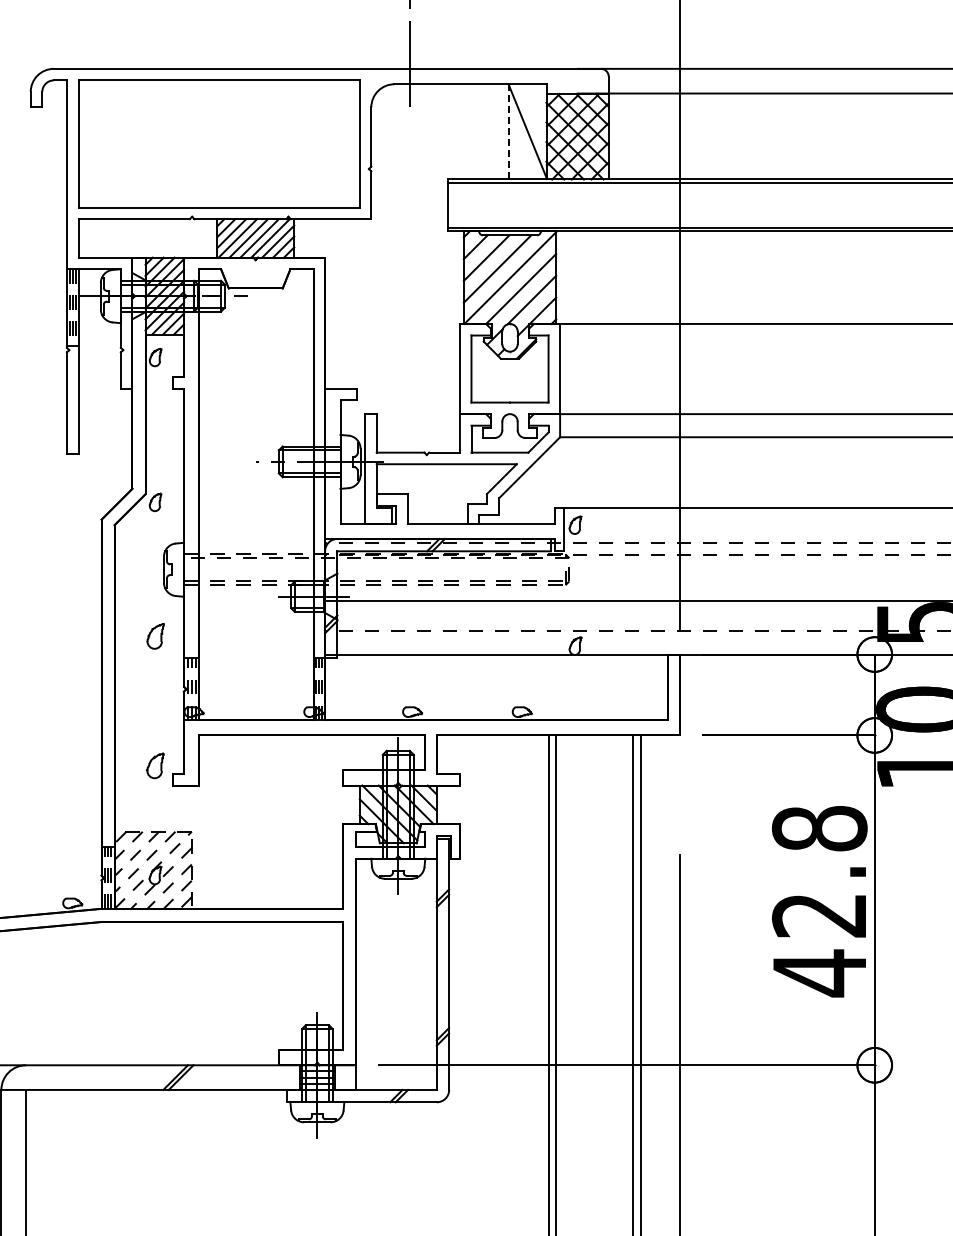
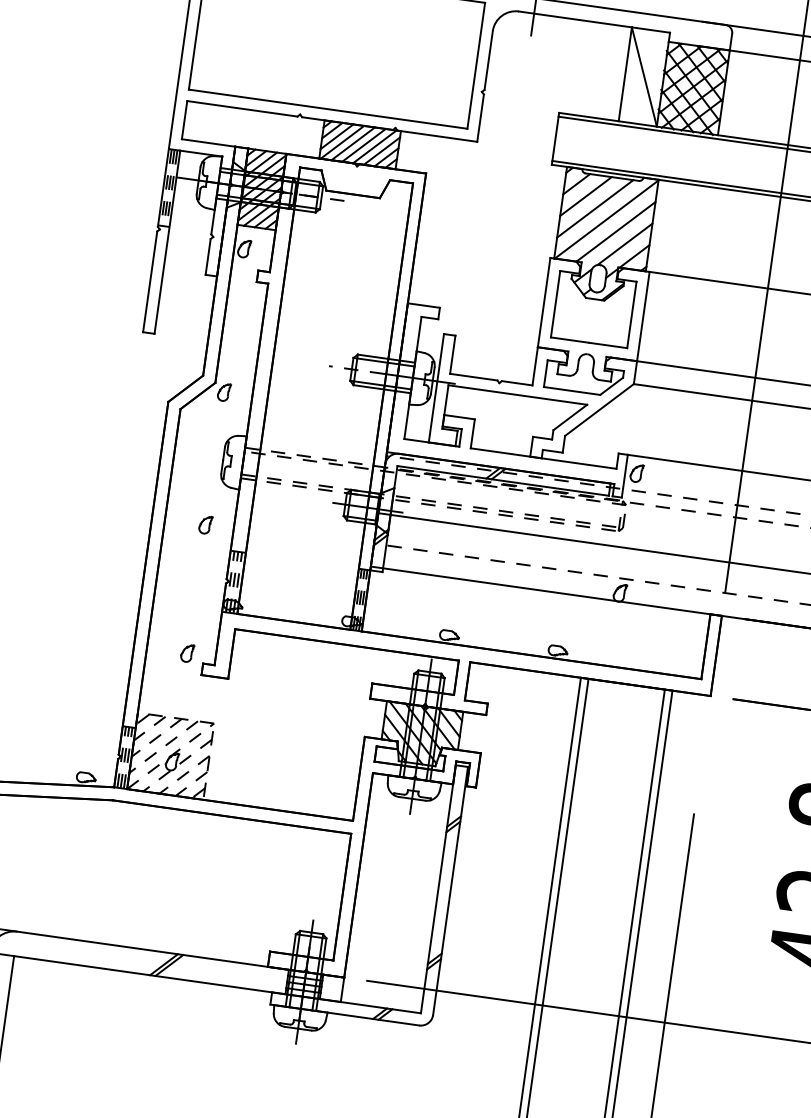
line: (508, 131) -> (625, 74), dashed -> solid
part: (155, 635) -> (205, 524), size x0.71
part: (155, 765) -> (187, 652), size x0.71

